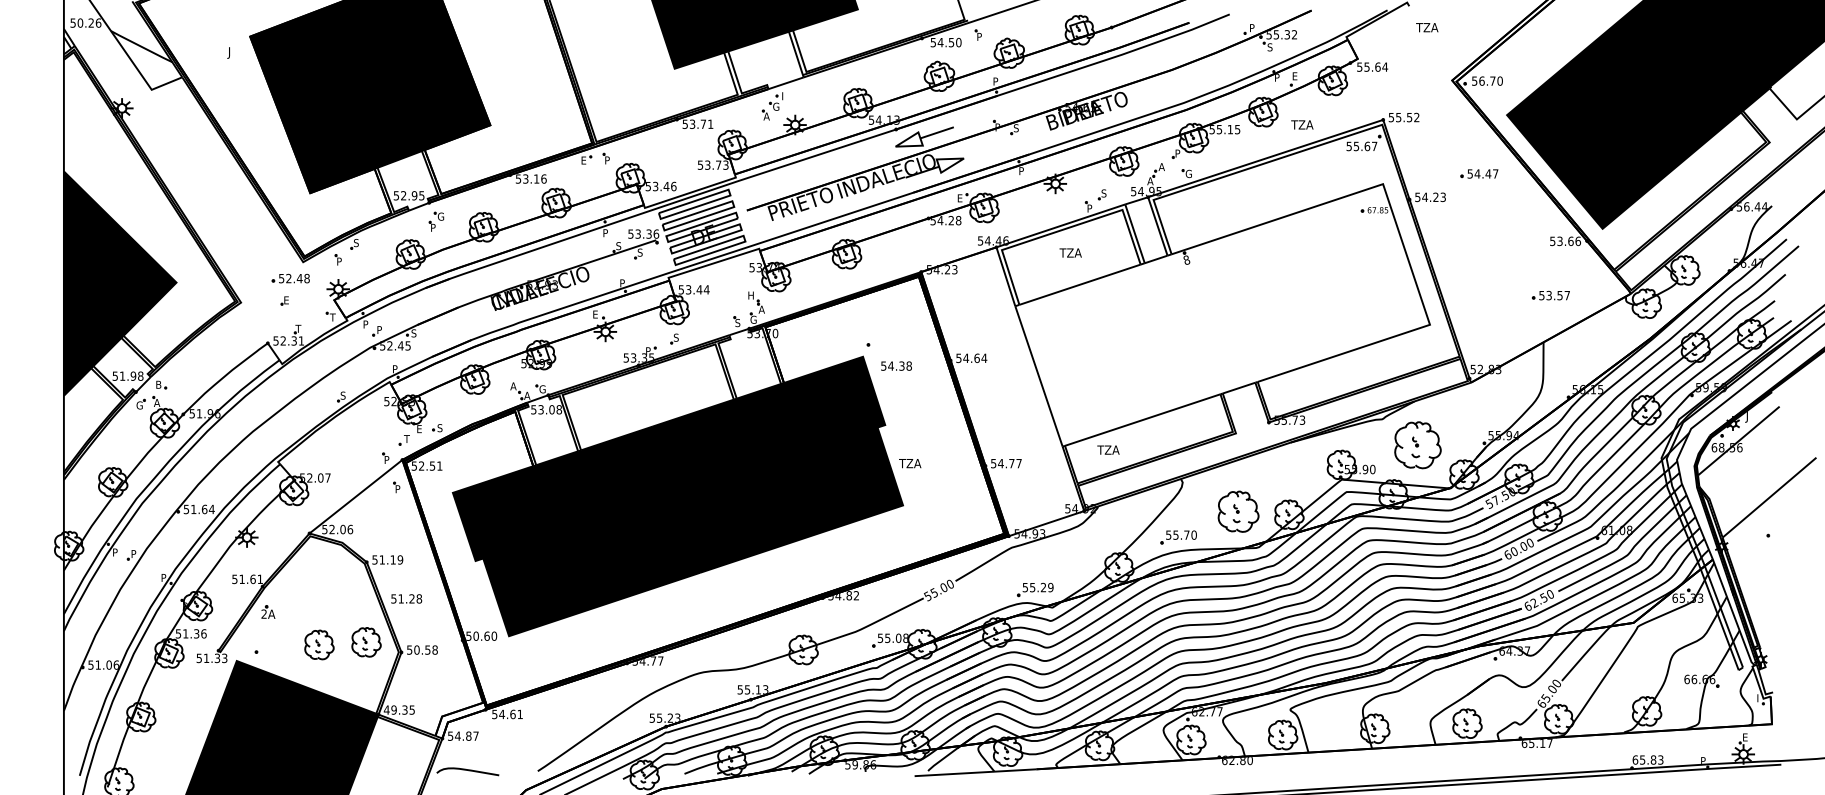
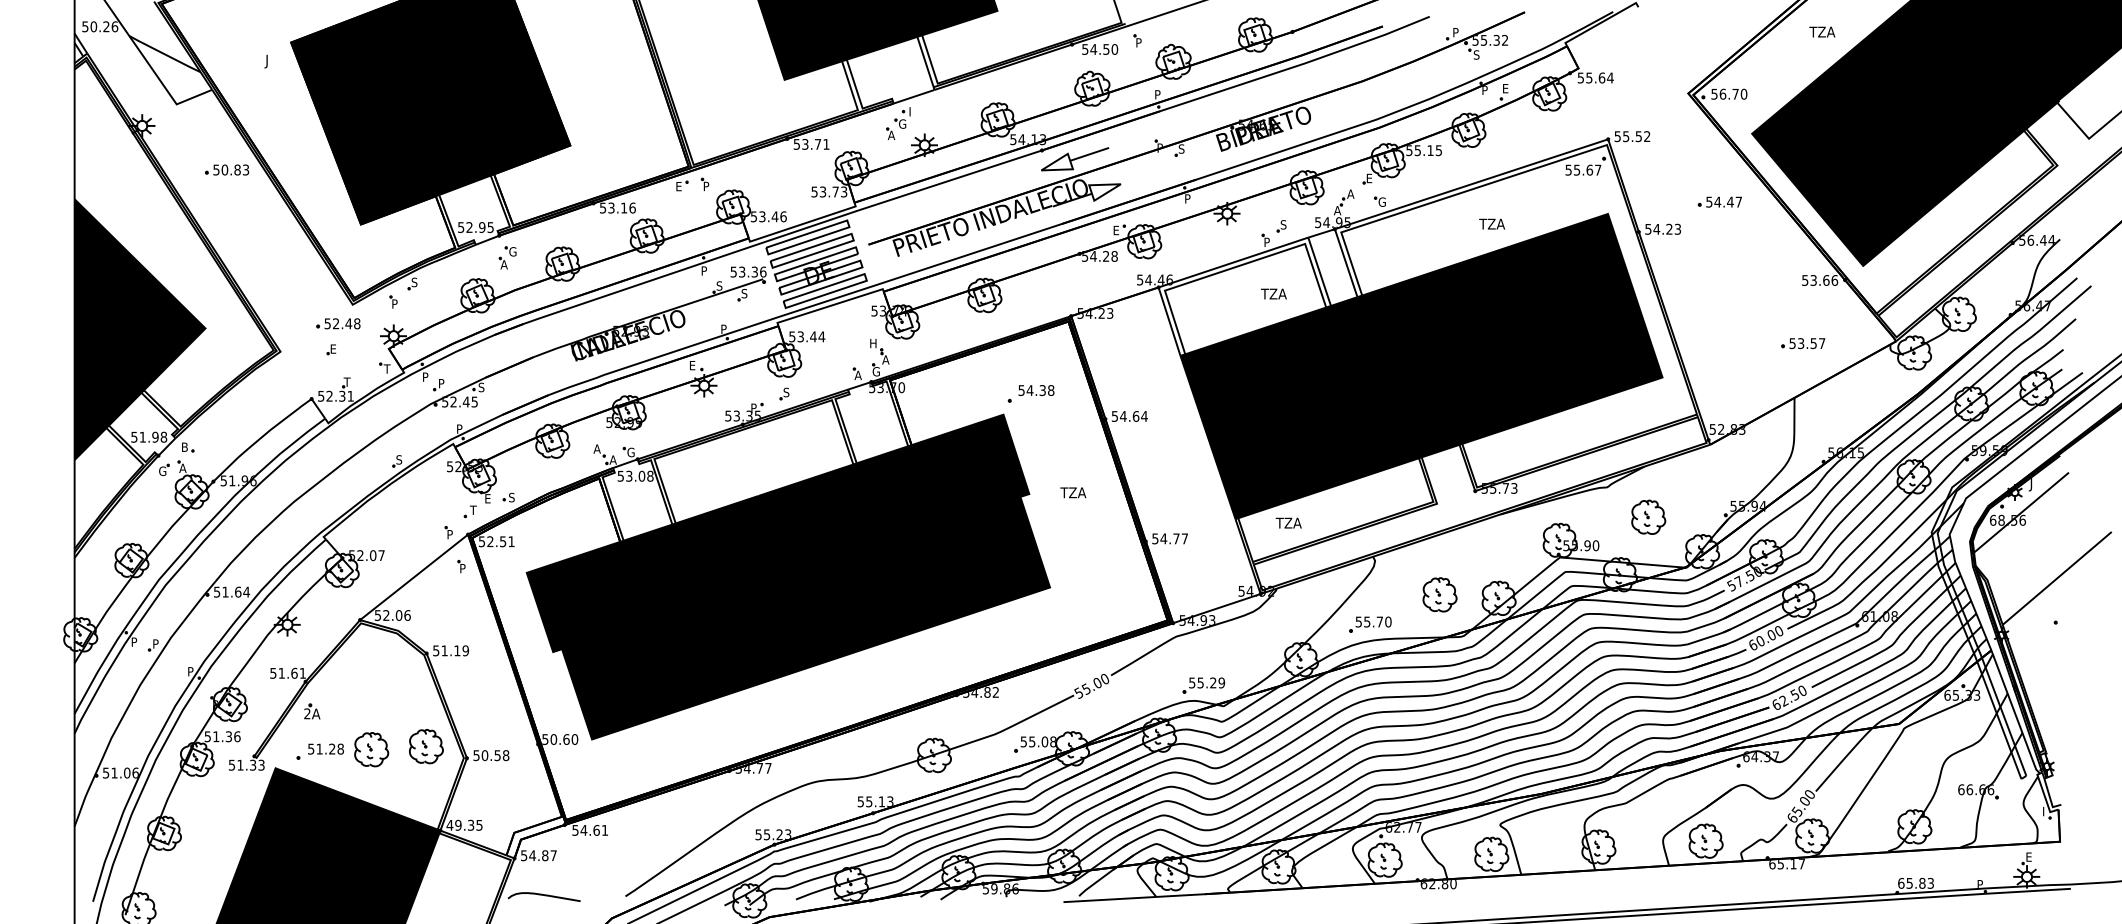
text: (1427, 27) -> (1822, 31), moved
text: (1302, 124) -> (1492, 223), moved
part: (195, 145) -> (227, 169), added
text: (1178, 153) -> (1370, 178), P -> E
text: (432, 227) -> (503, 264), P -> A
text: (1070, 252) -> (1273, 293), moved
fill: (1222, 315) -> (1421, 366), added
text: (737, 323) -> (857, 375), S -> A
text: (896, 366) -> (1036, 390), moved
part: (1417, 444) -> (1648, 516), size x0.62
text: (910, 463) -> (1073, 492), moved
part: (1238, 511) -> (1439, 594), size x0.71
text: (406, 598) -> (325, 748), moved

